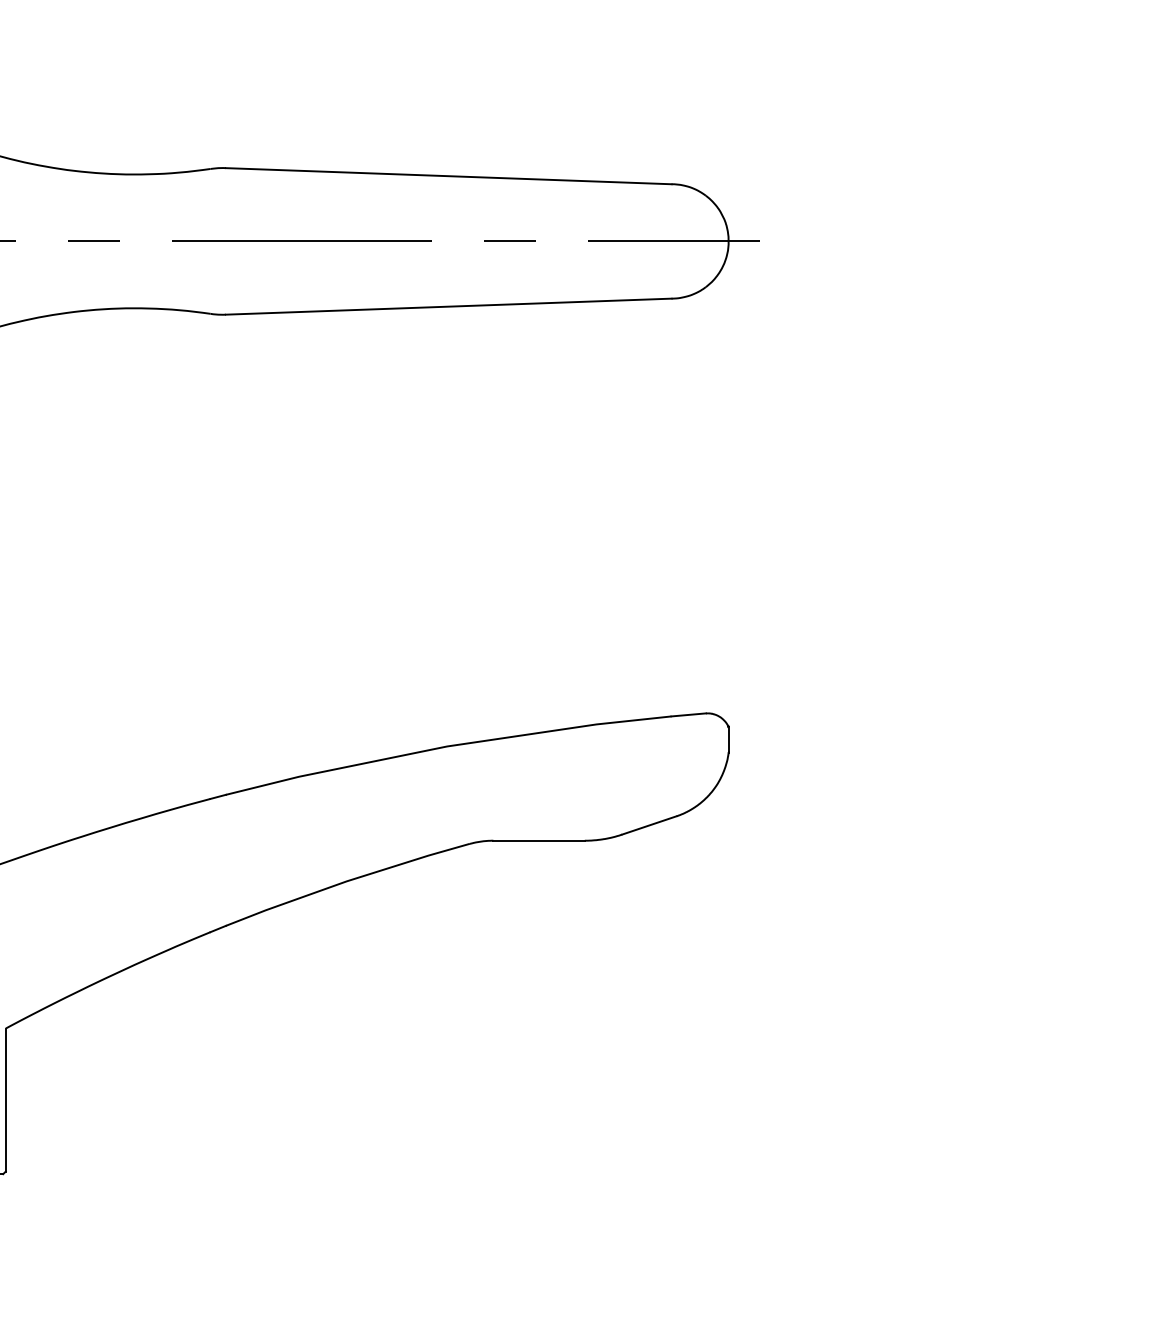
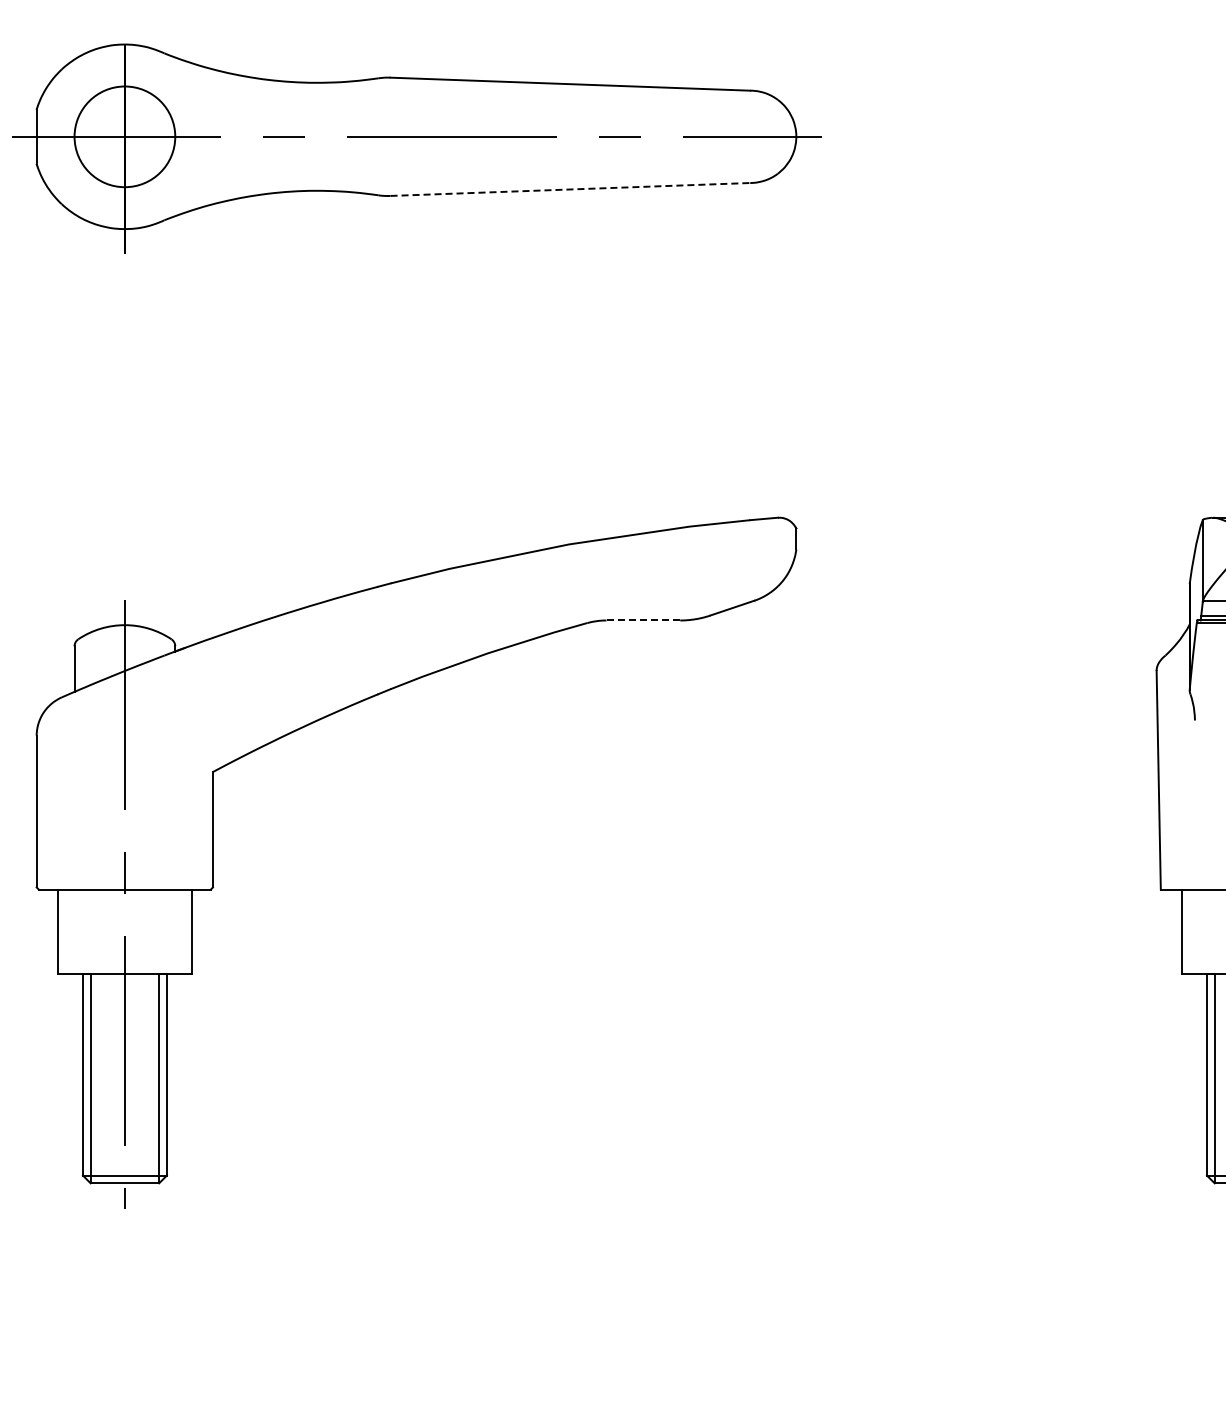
line: (448, 306) -> (570, 189), solid -> dashed
line: (539, 840) -> (643, 620), solid -> dashed

